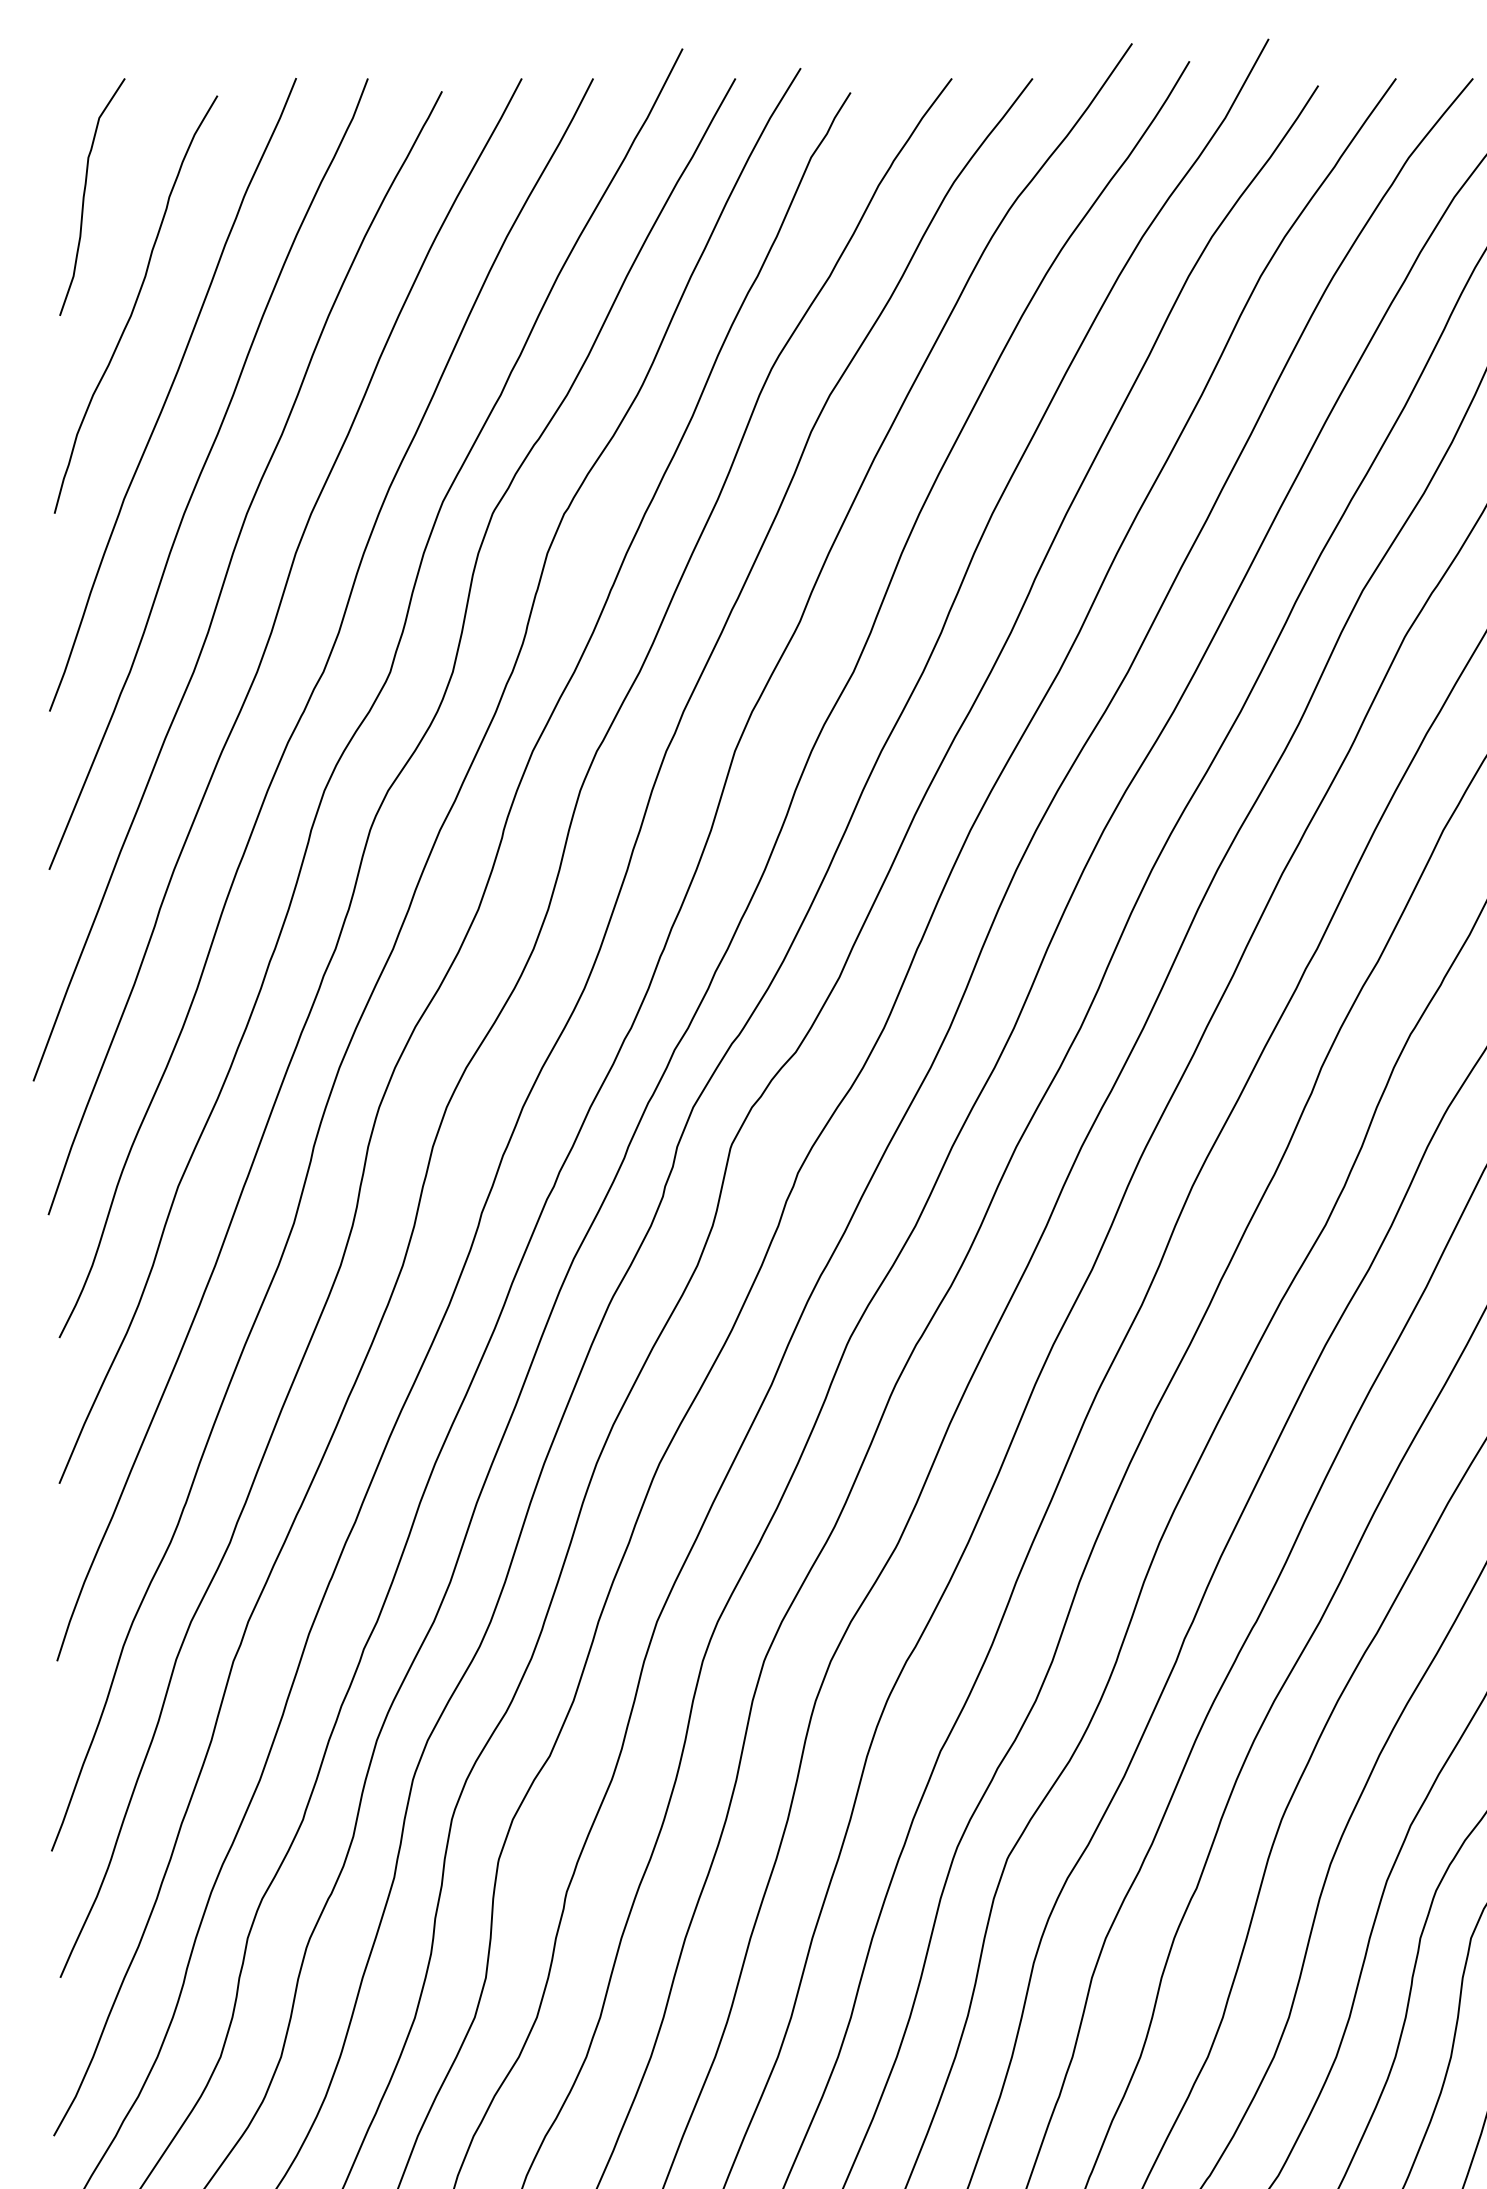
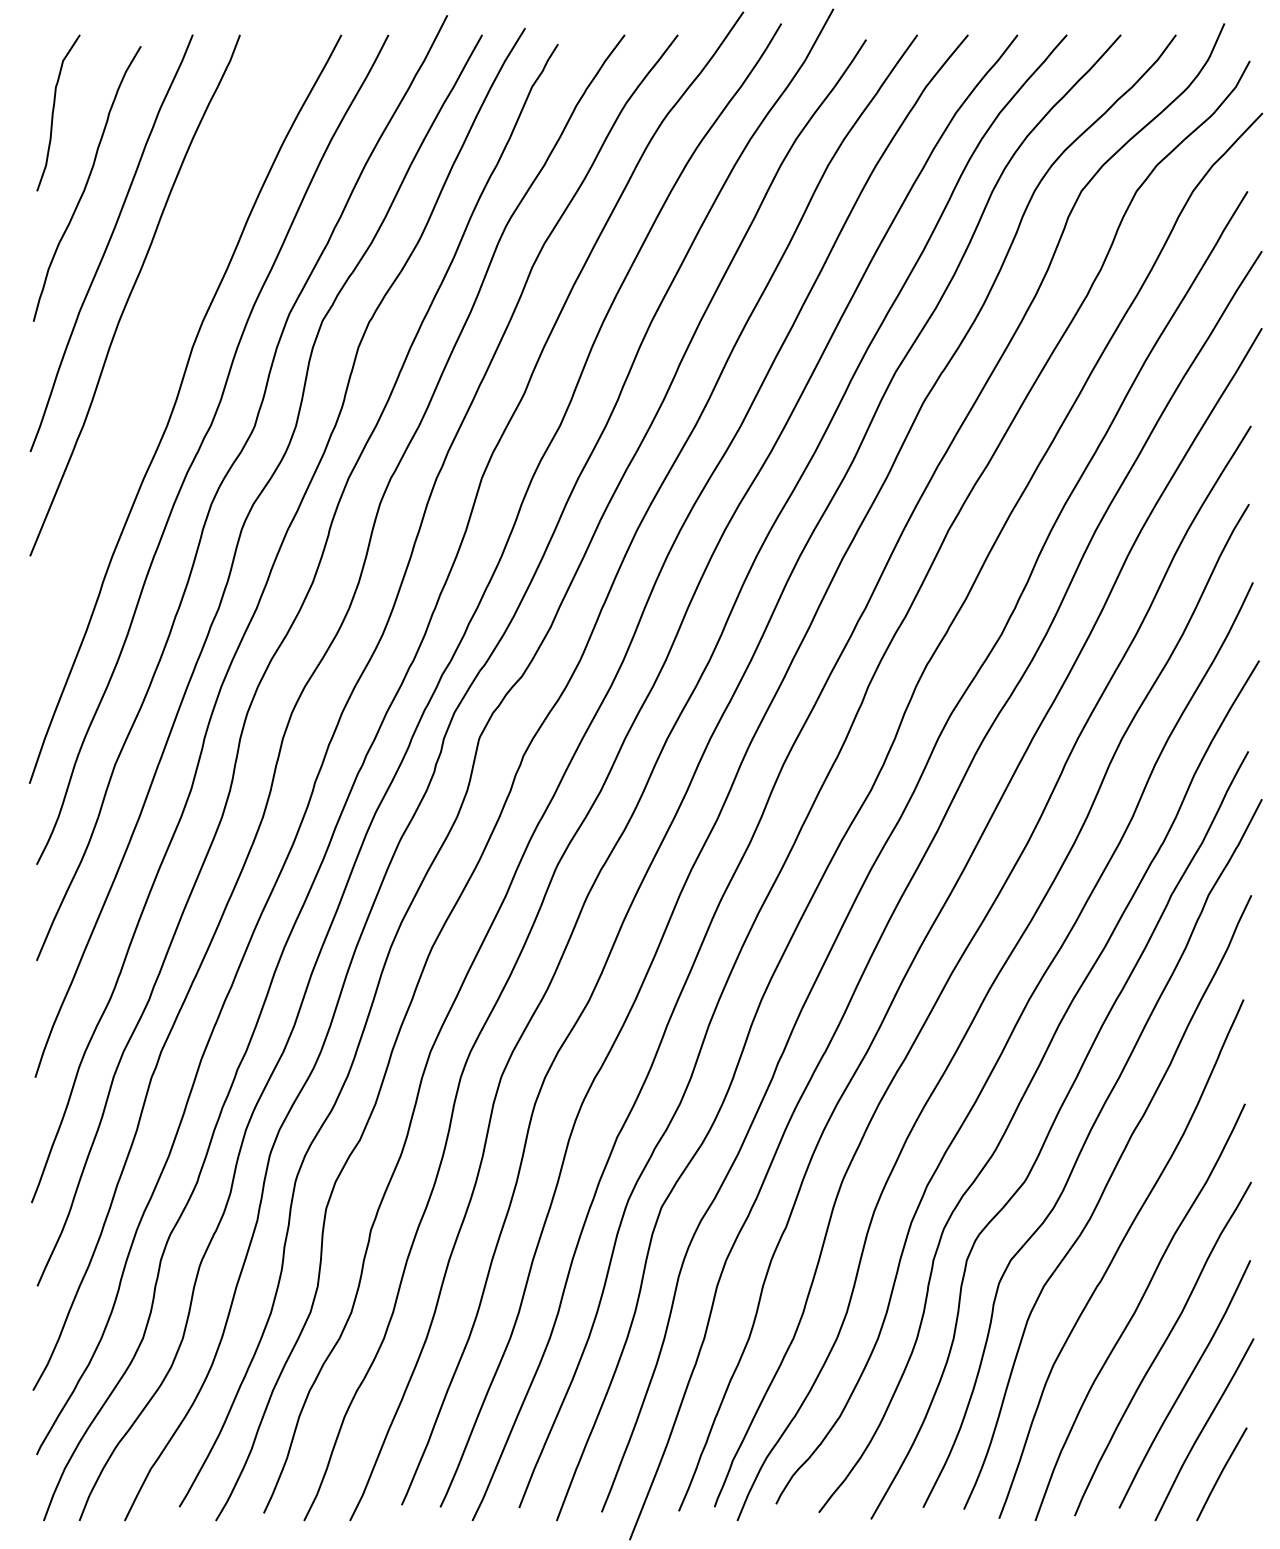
curve: (225, 581) -> (146, 366), removed

